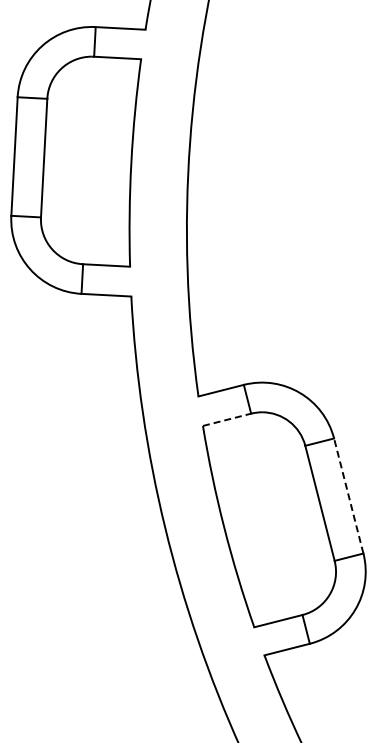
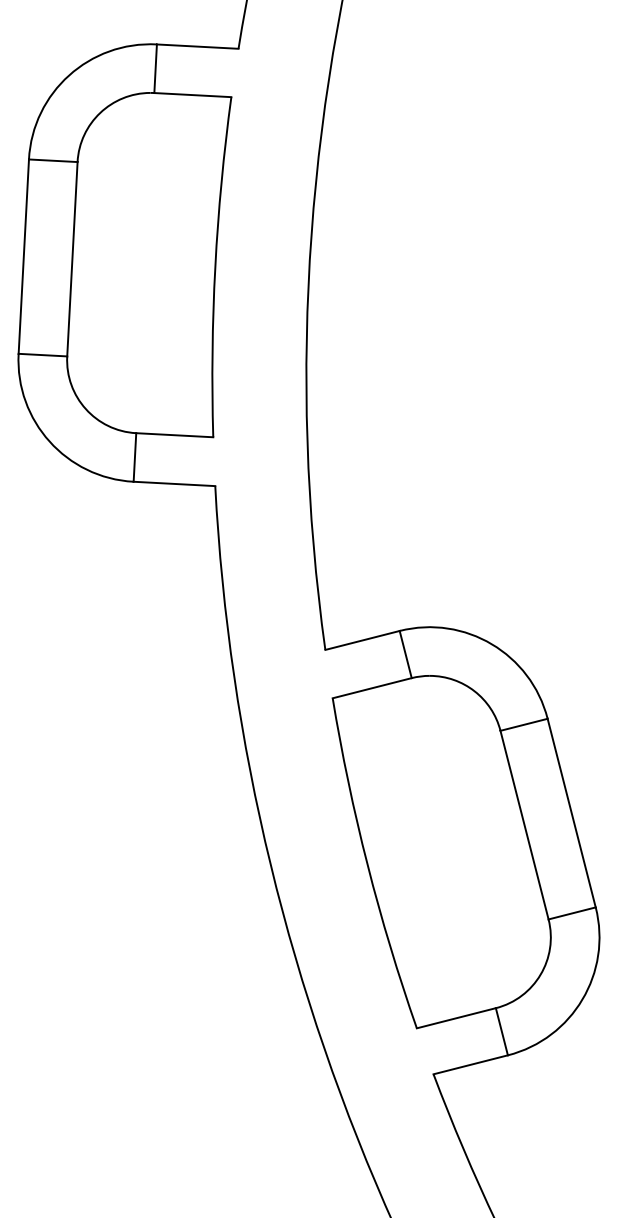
line: (227, 419) -> (372, 687), dashed -> solid
line: (348, 495) -> (571, 812), dashed -> solid

